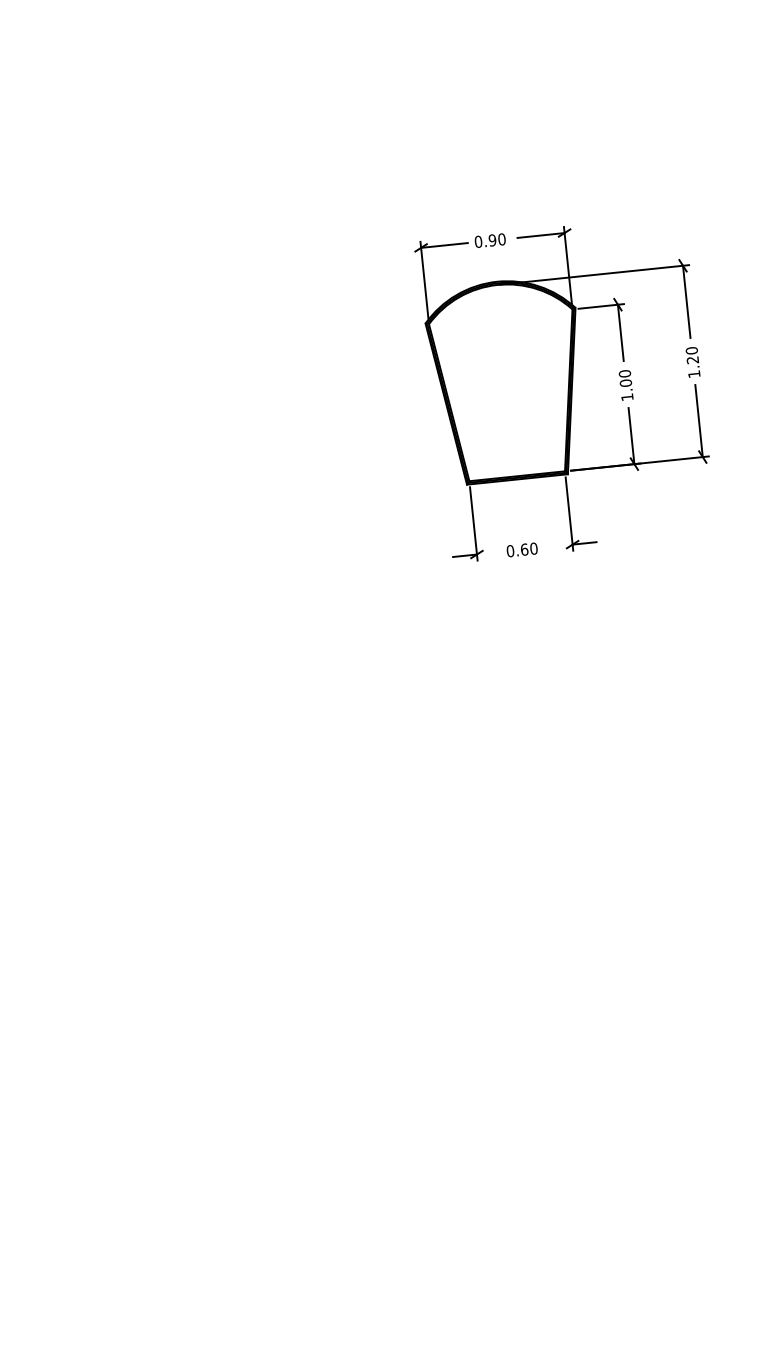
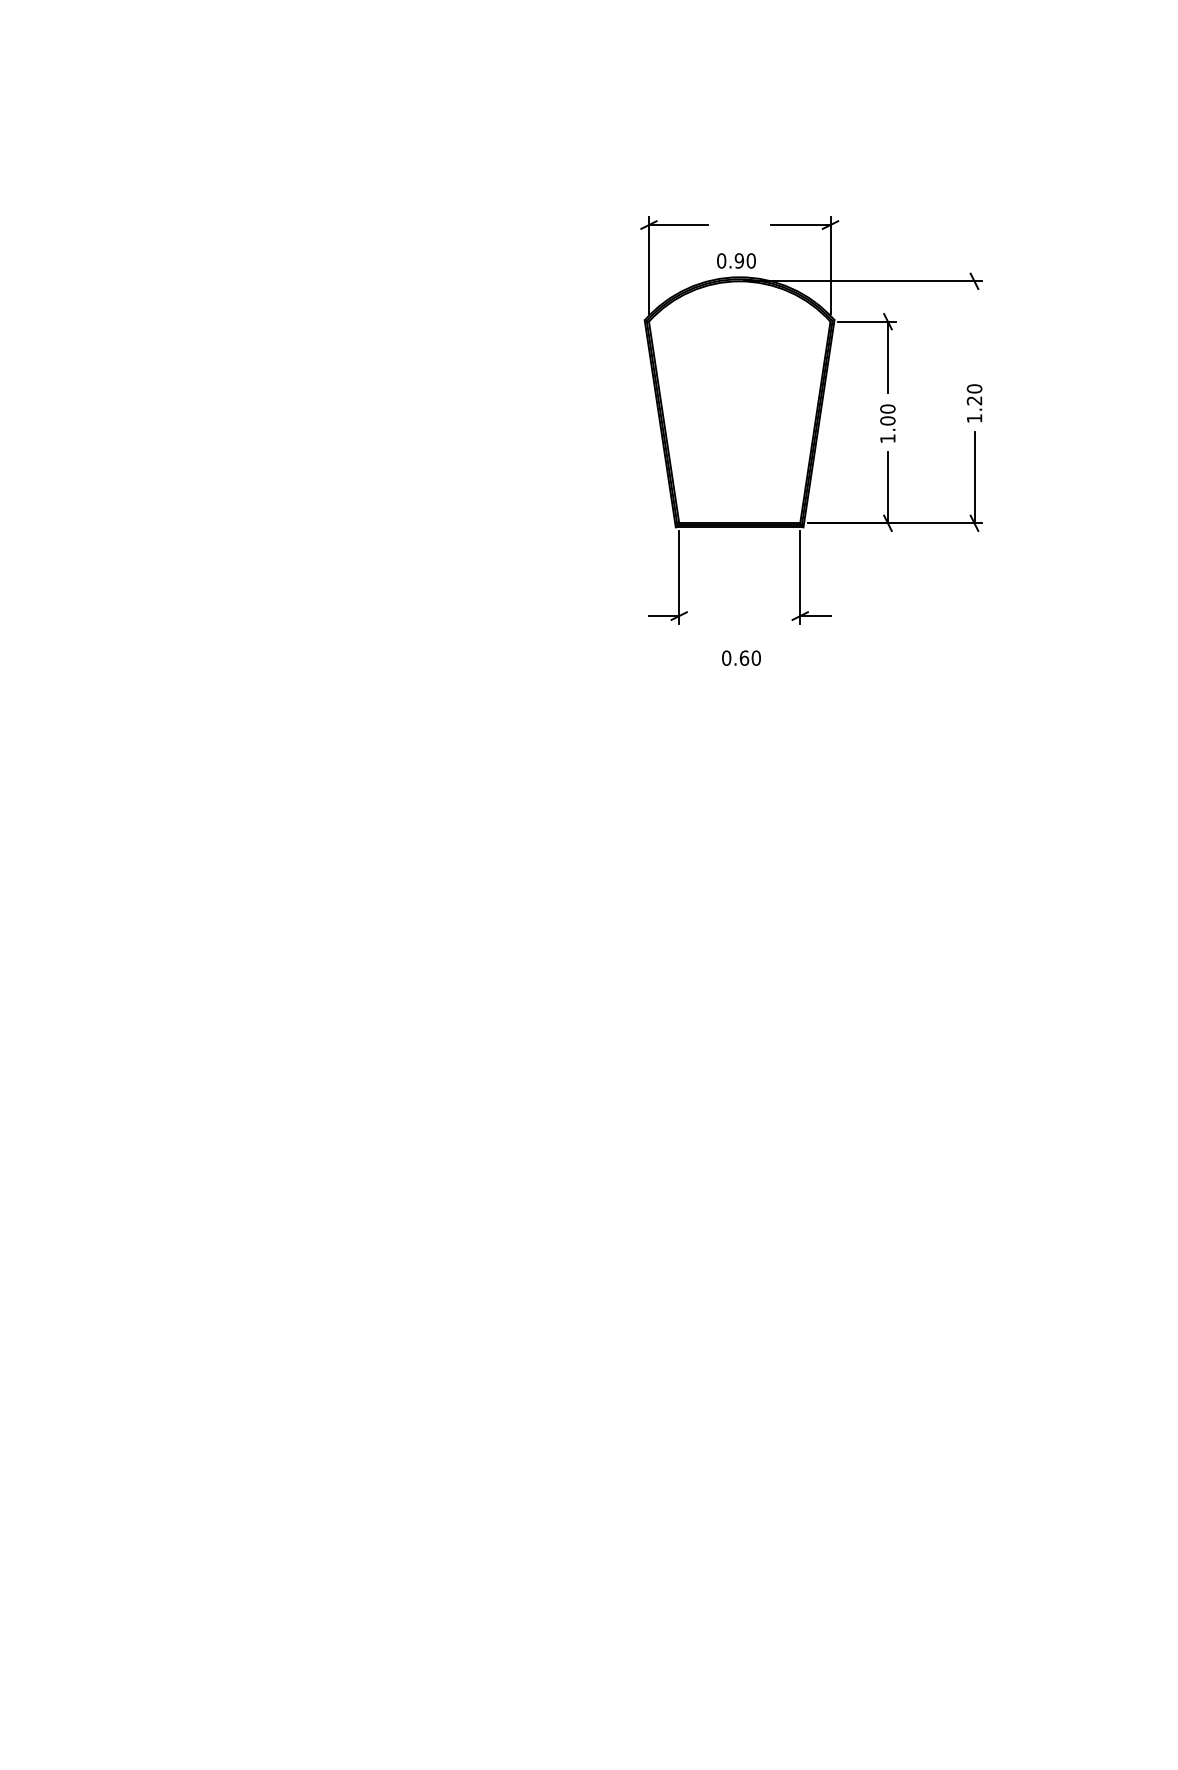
text: (490, 240) -> (736, 260), moved
line: (686, 301) -> (974, 326), removed
text: (522, 549) -> (741, 657), moved

